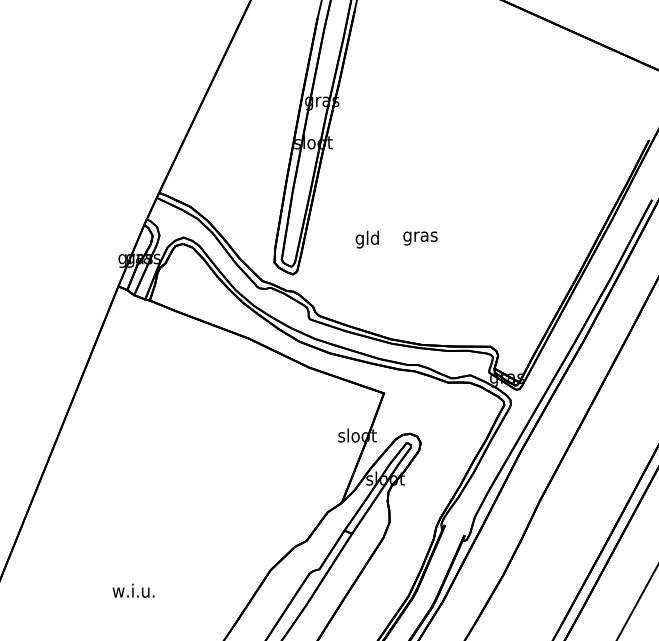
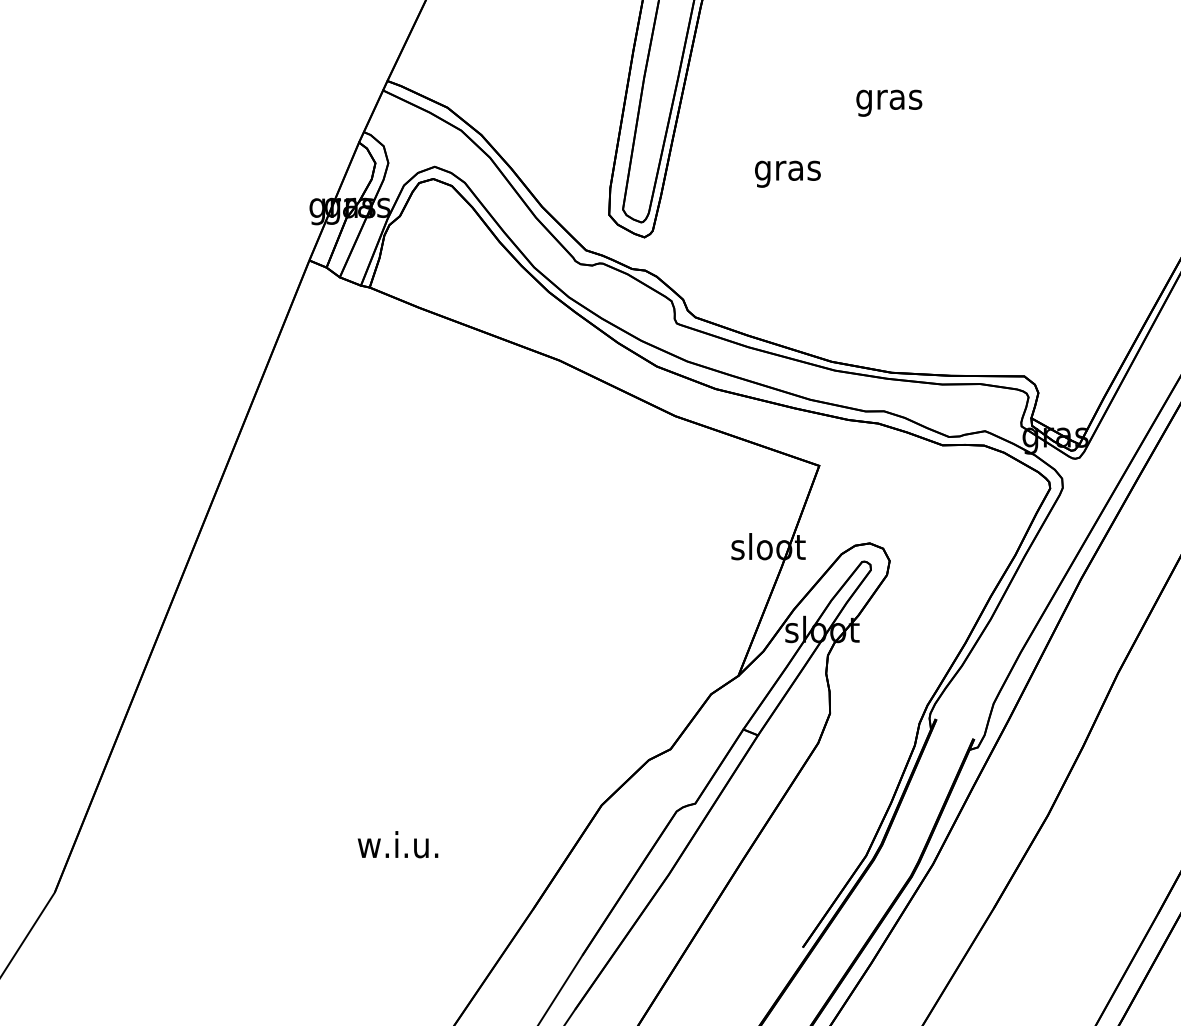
text: (420, 238) -> (889, 103), moved
text: (367, 239) -> (787, 170), gld -> gras
text: (133, 590) -> (397, 844), moved

